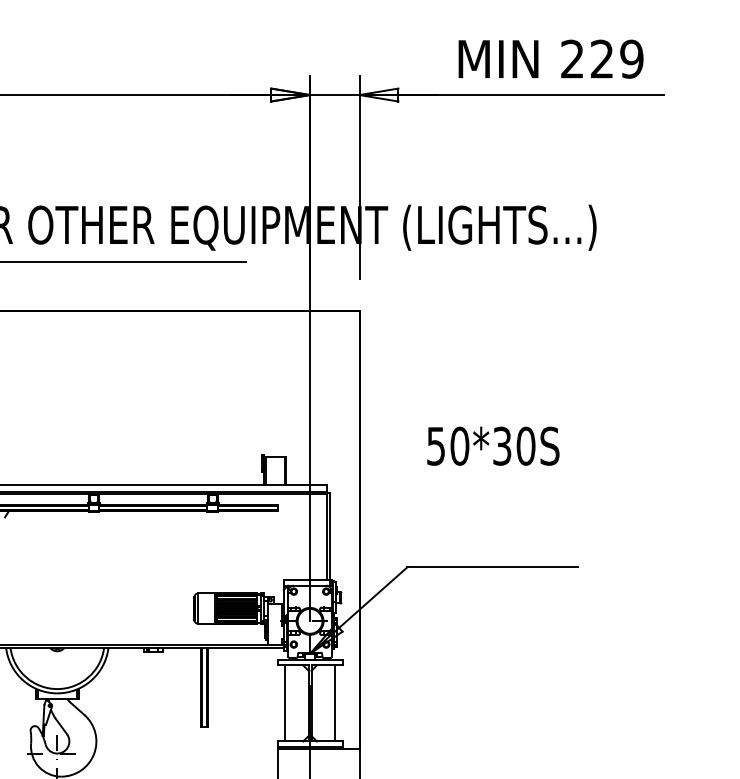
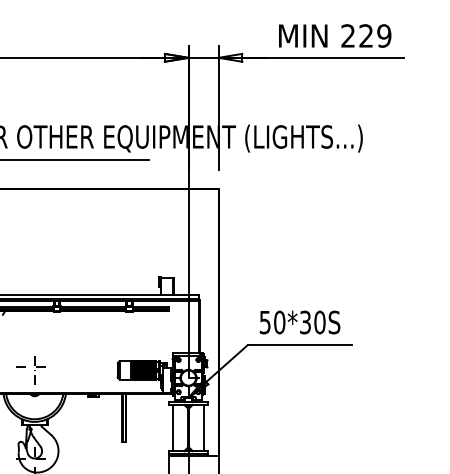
text: (492, 446) -> (299, 322), moved
part: (50, 608) -> (30, 370), added

